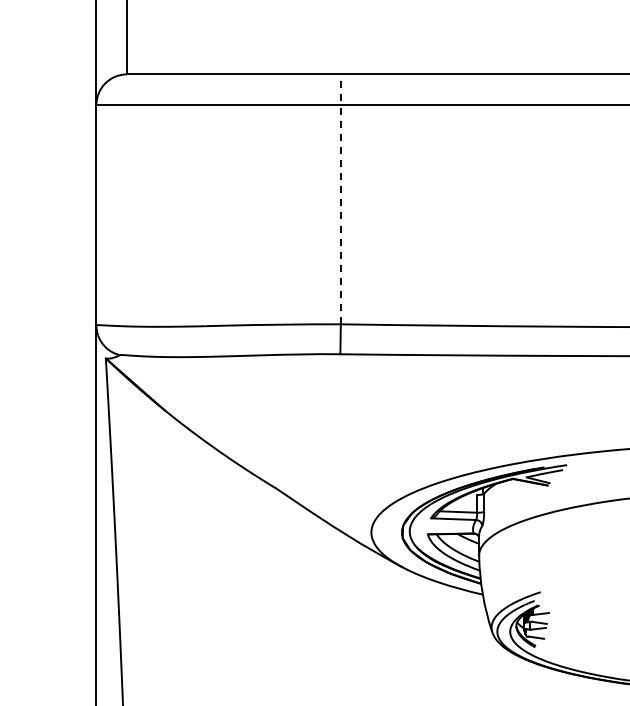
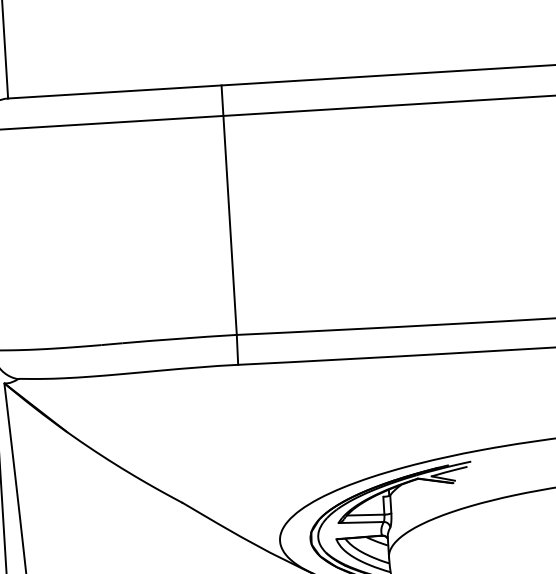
line: (340, 199) -> (228, 210), dashed -> solid

